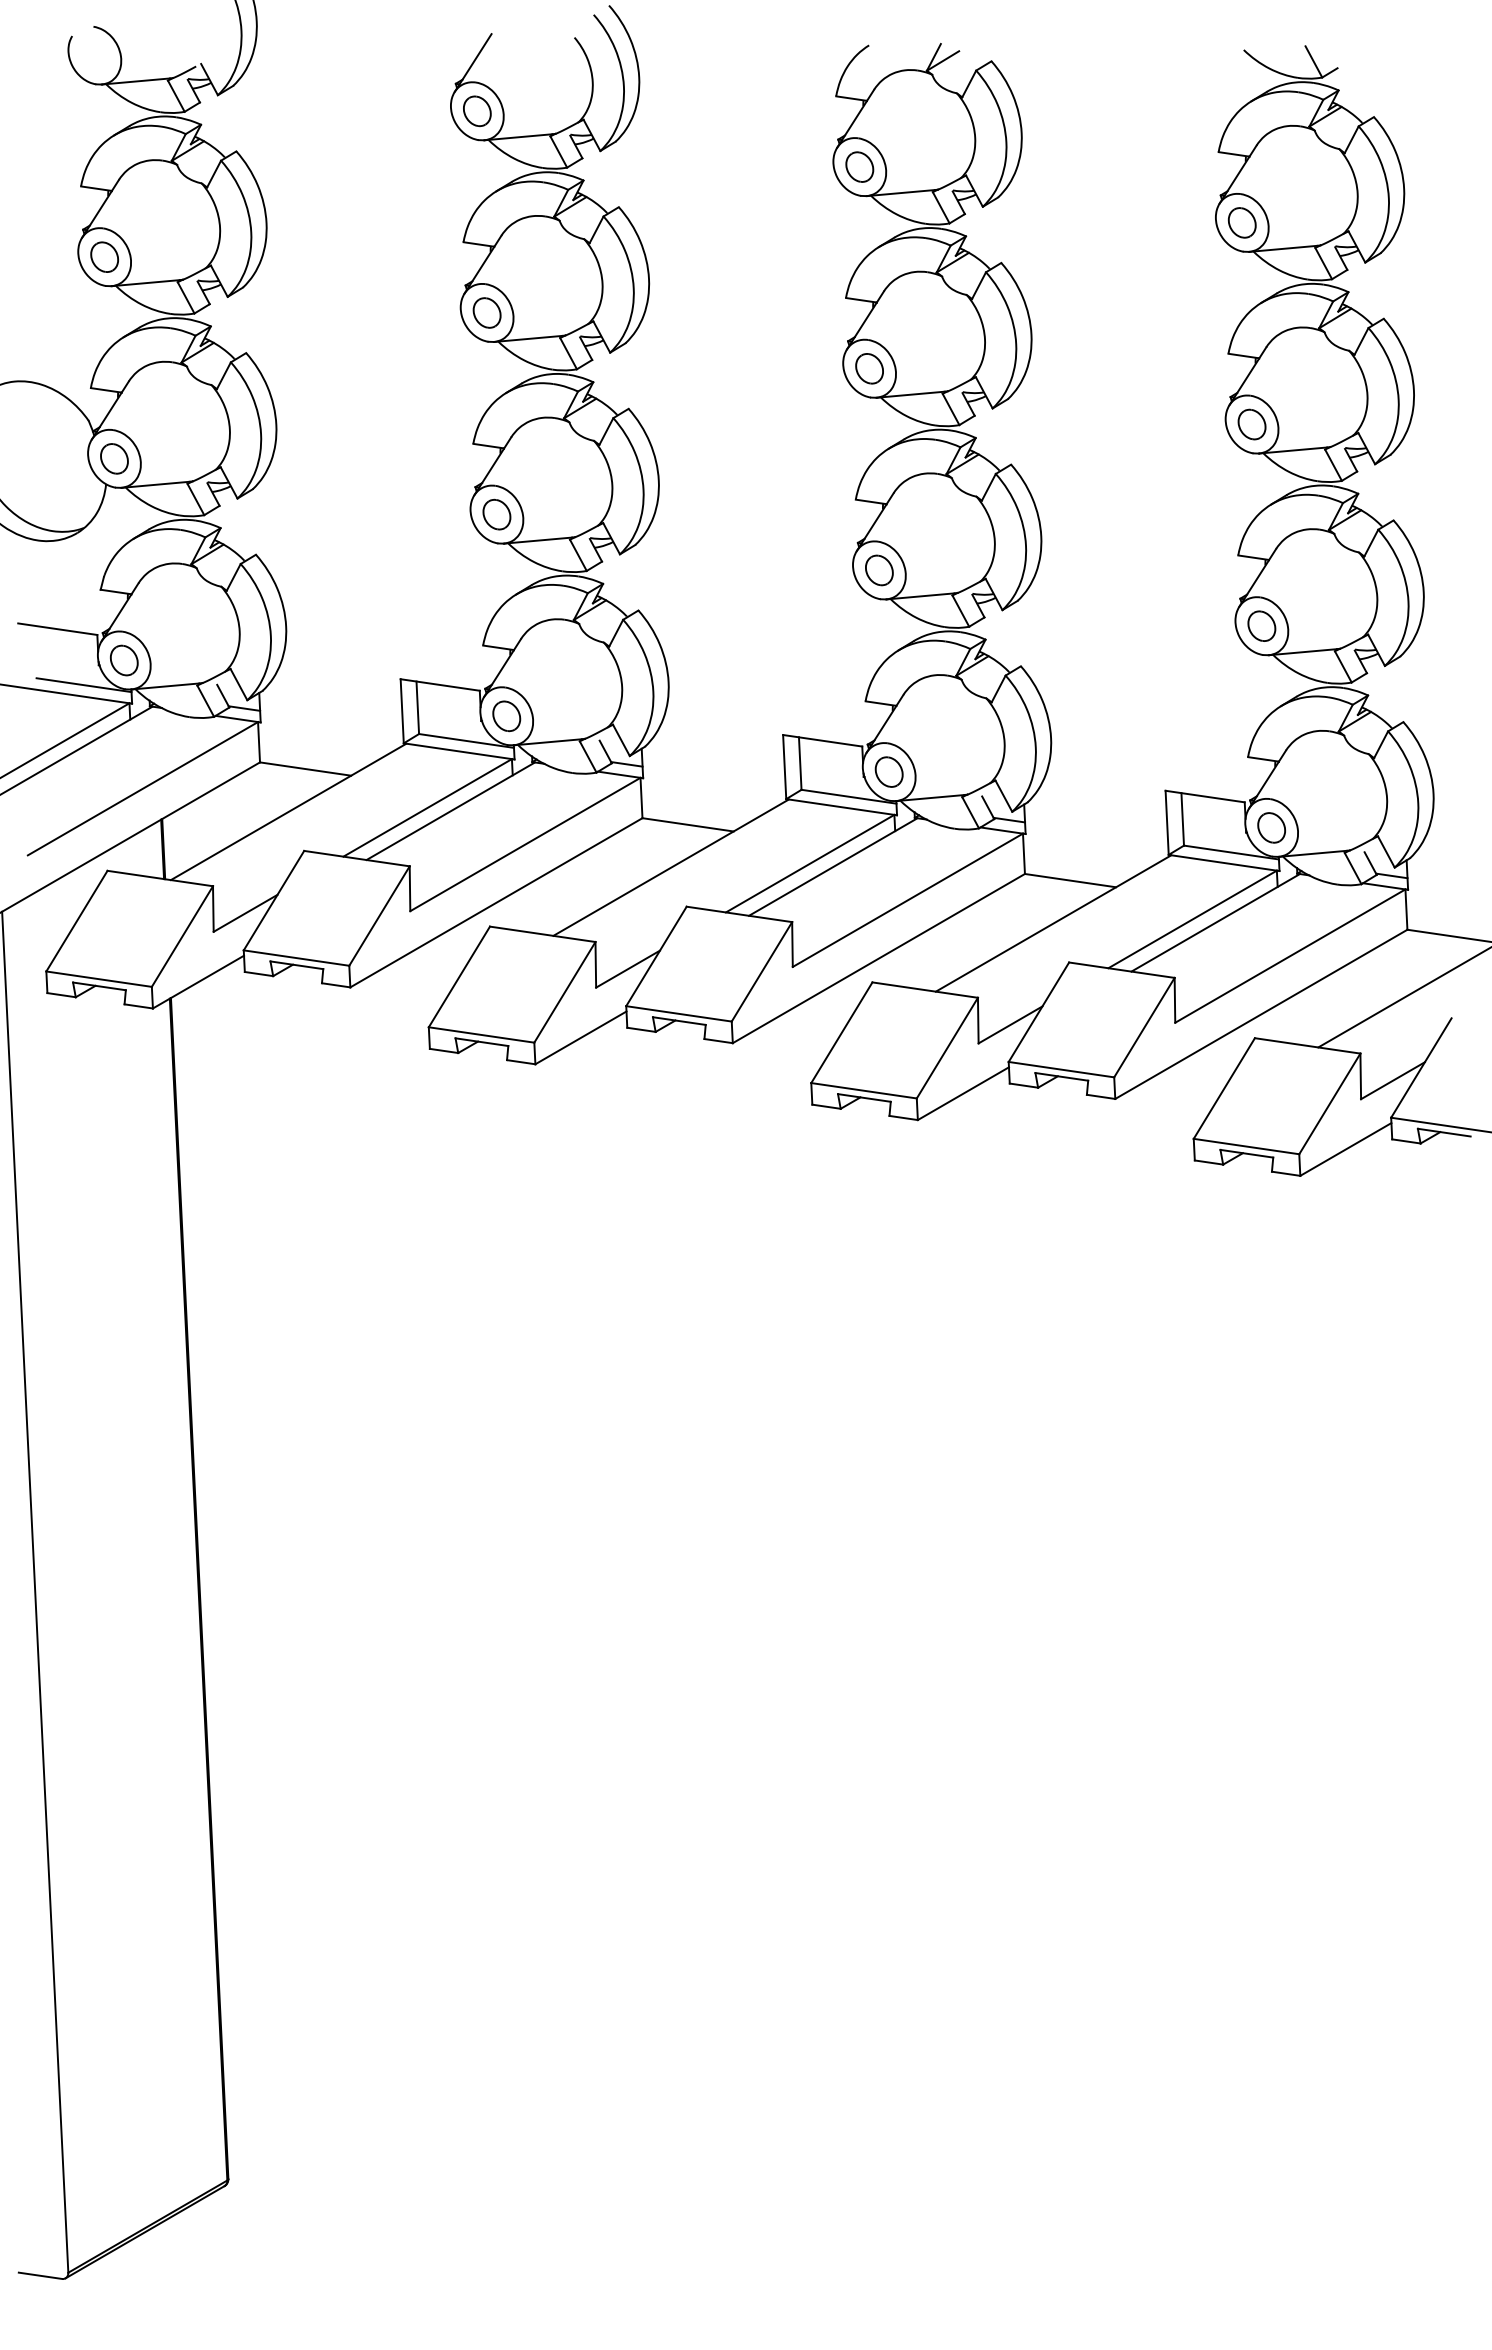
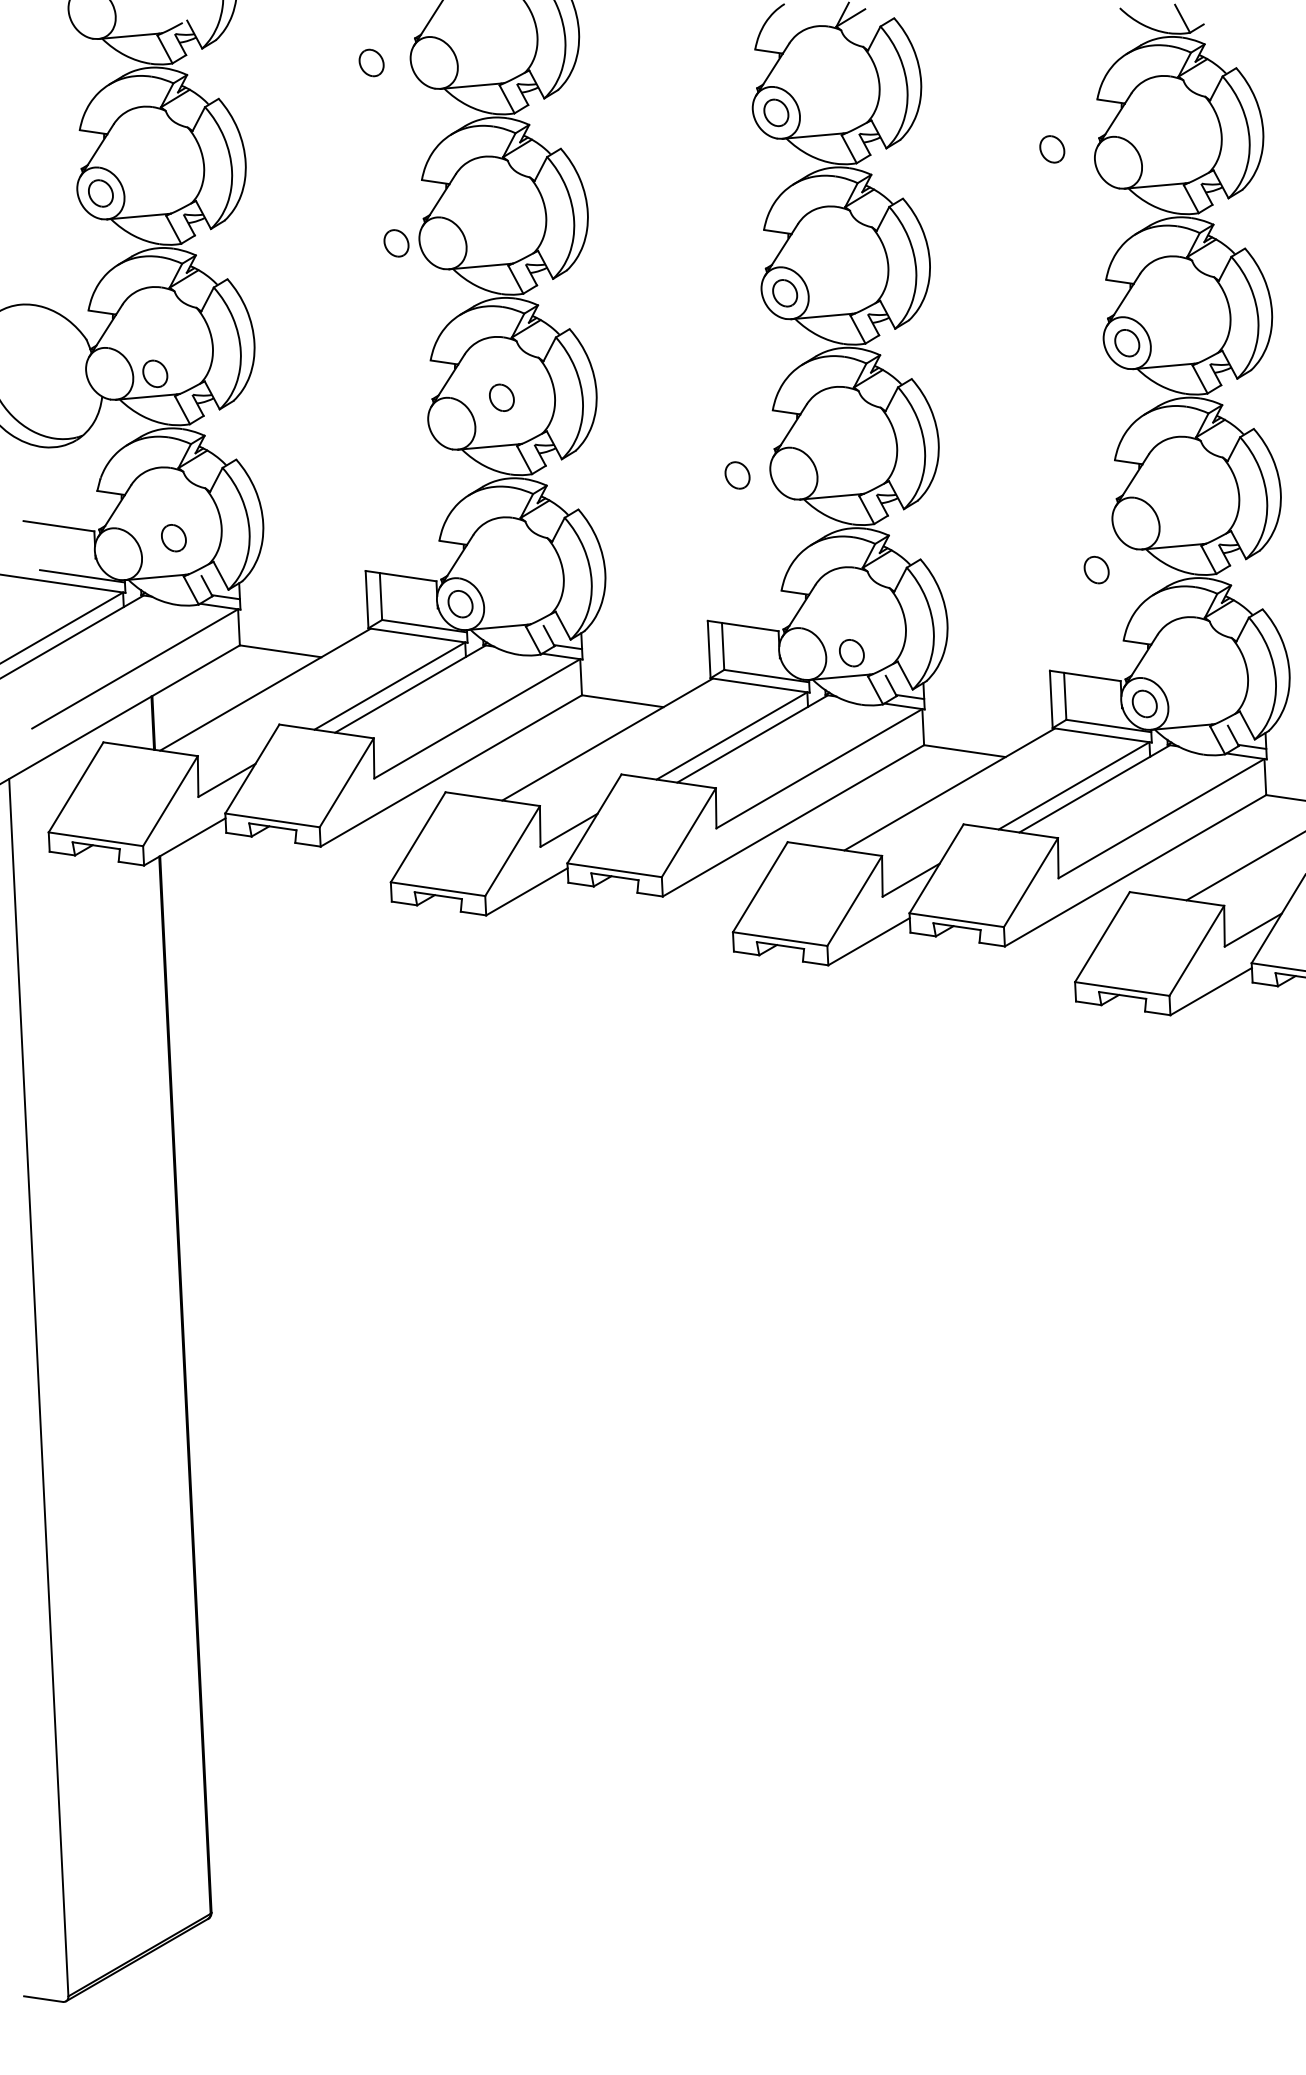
part: (477, 111) -> (371, 63), moved
part: (1241, 222) -> (1051, 149), moved
part: (486, 312) -> (395, 242), moved
part: (114, 458) -> (155, 373), moved
part: (496, 514) -> (501, 397), moved
part: (879, 570) -> (737, 475), moved
part: (1261, 625) -> (1096, 569), moved
part: (124, 660) -> (174, 538), moved
part: (888, 771) -> (851, 652), moved

